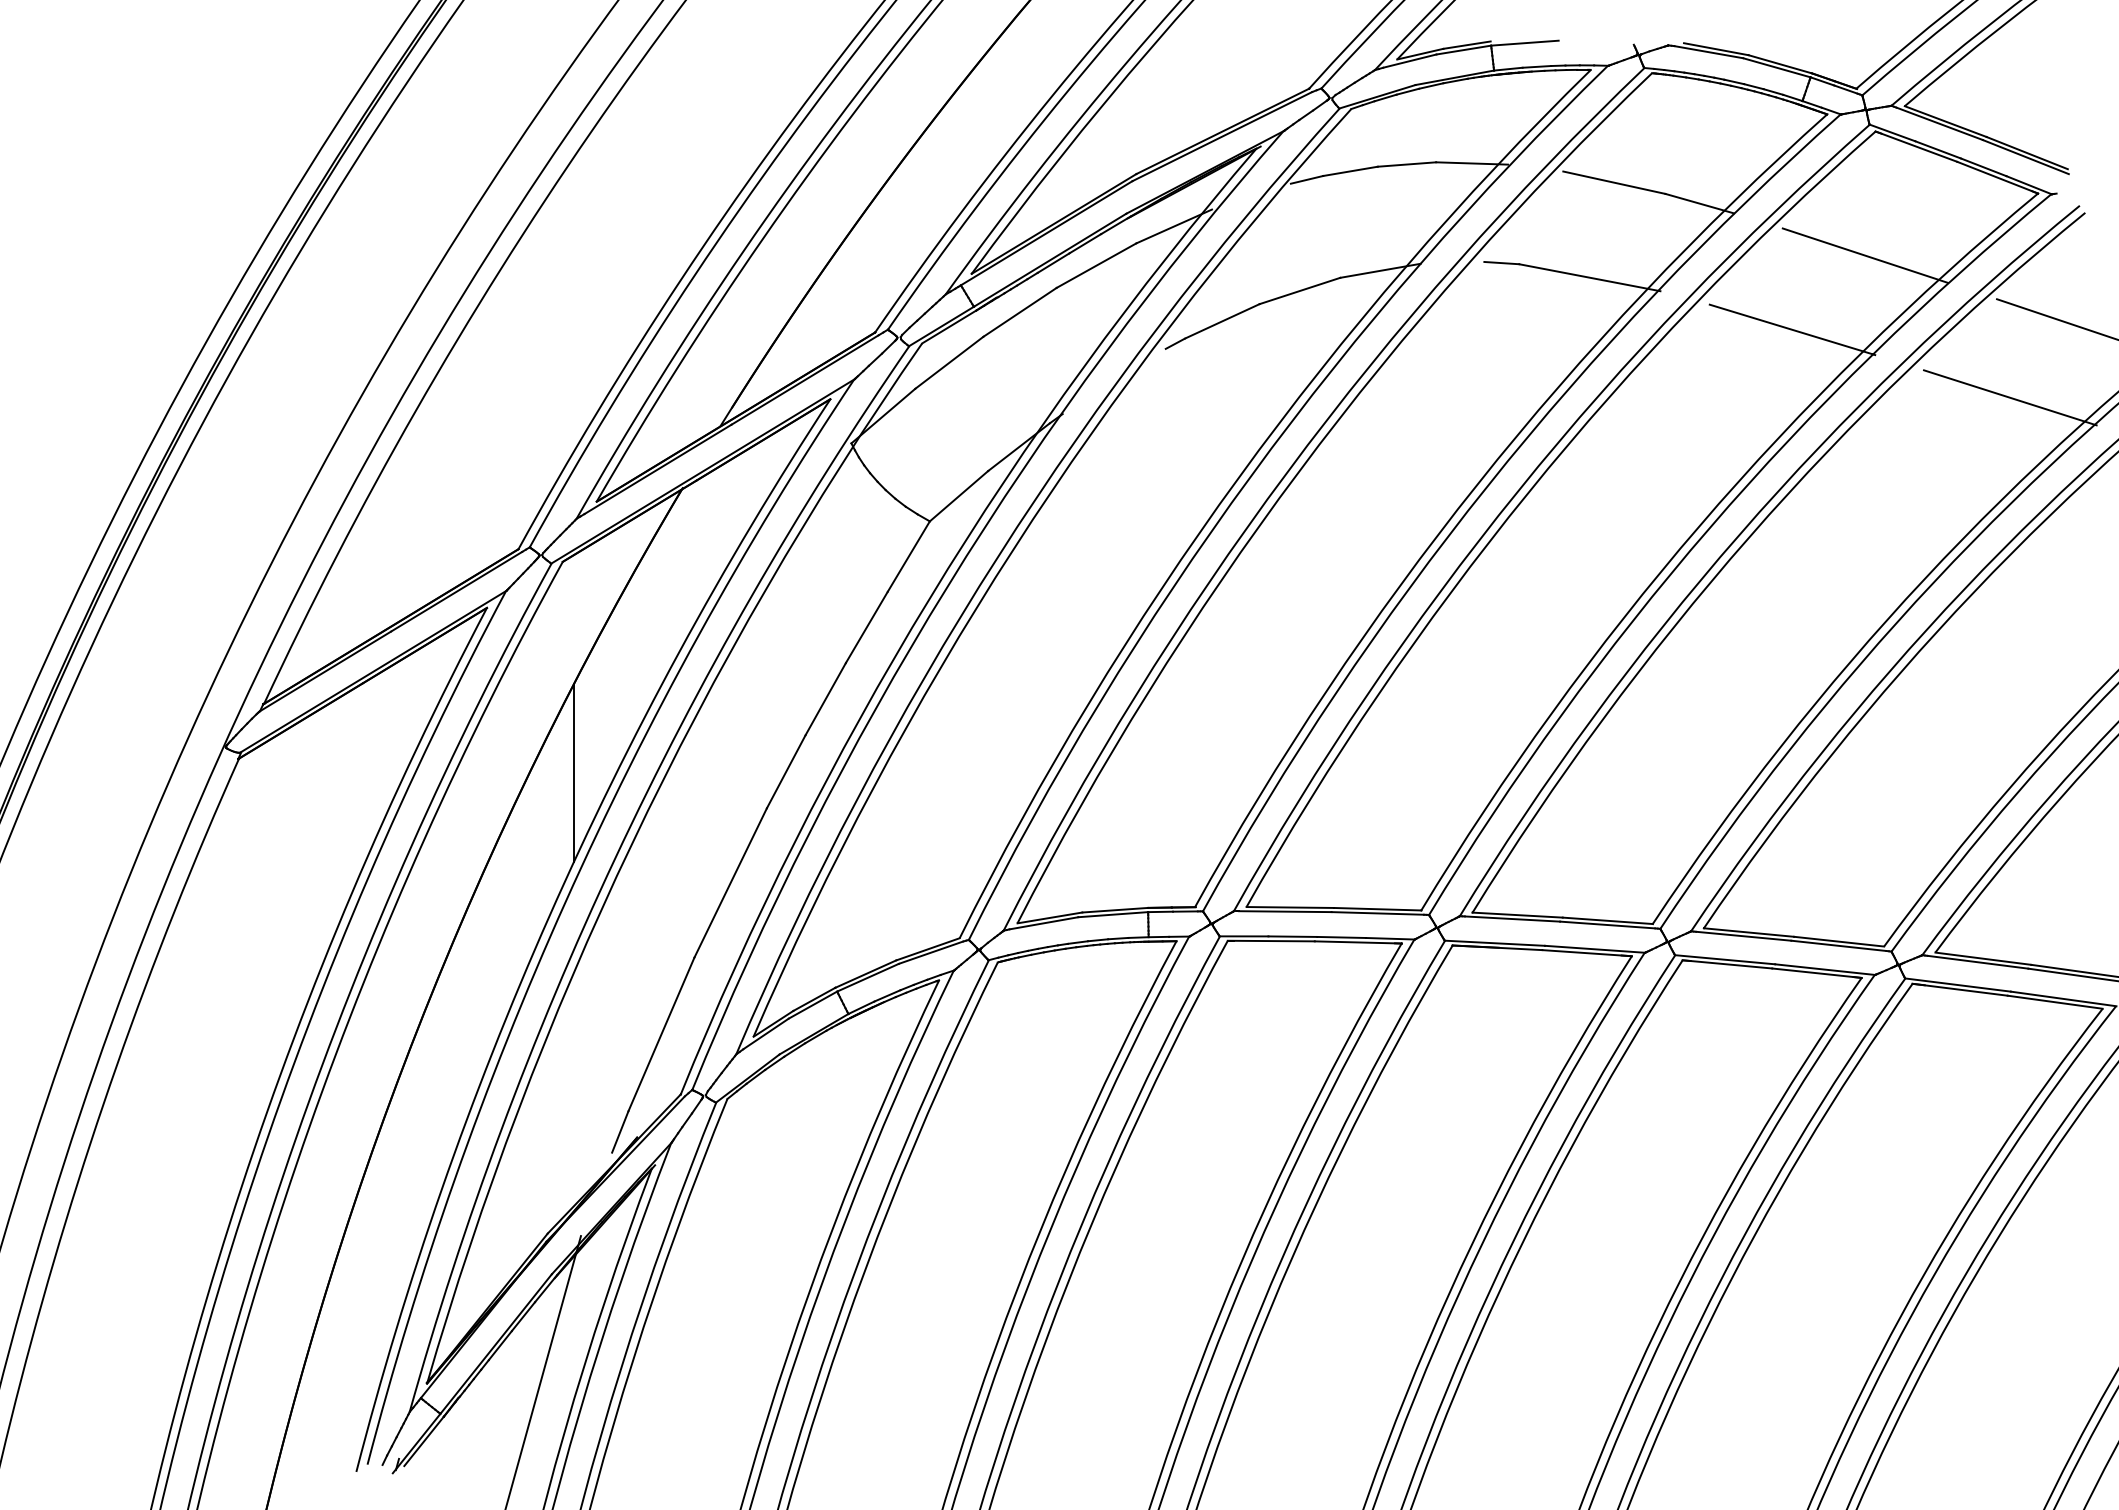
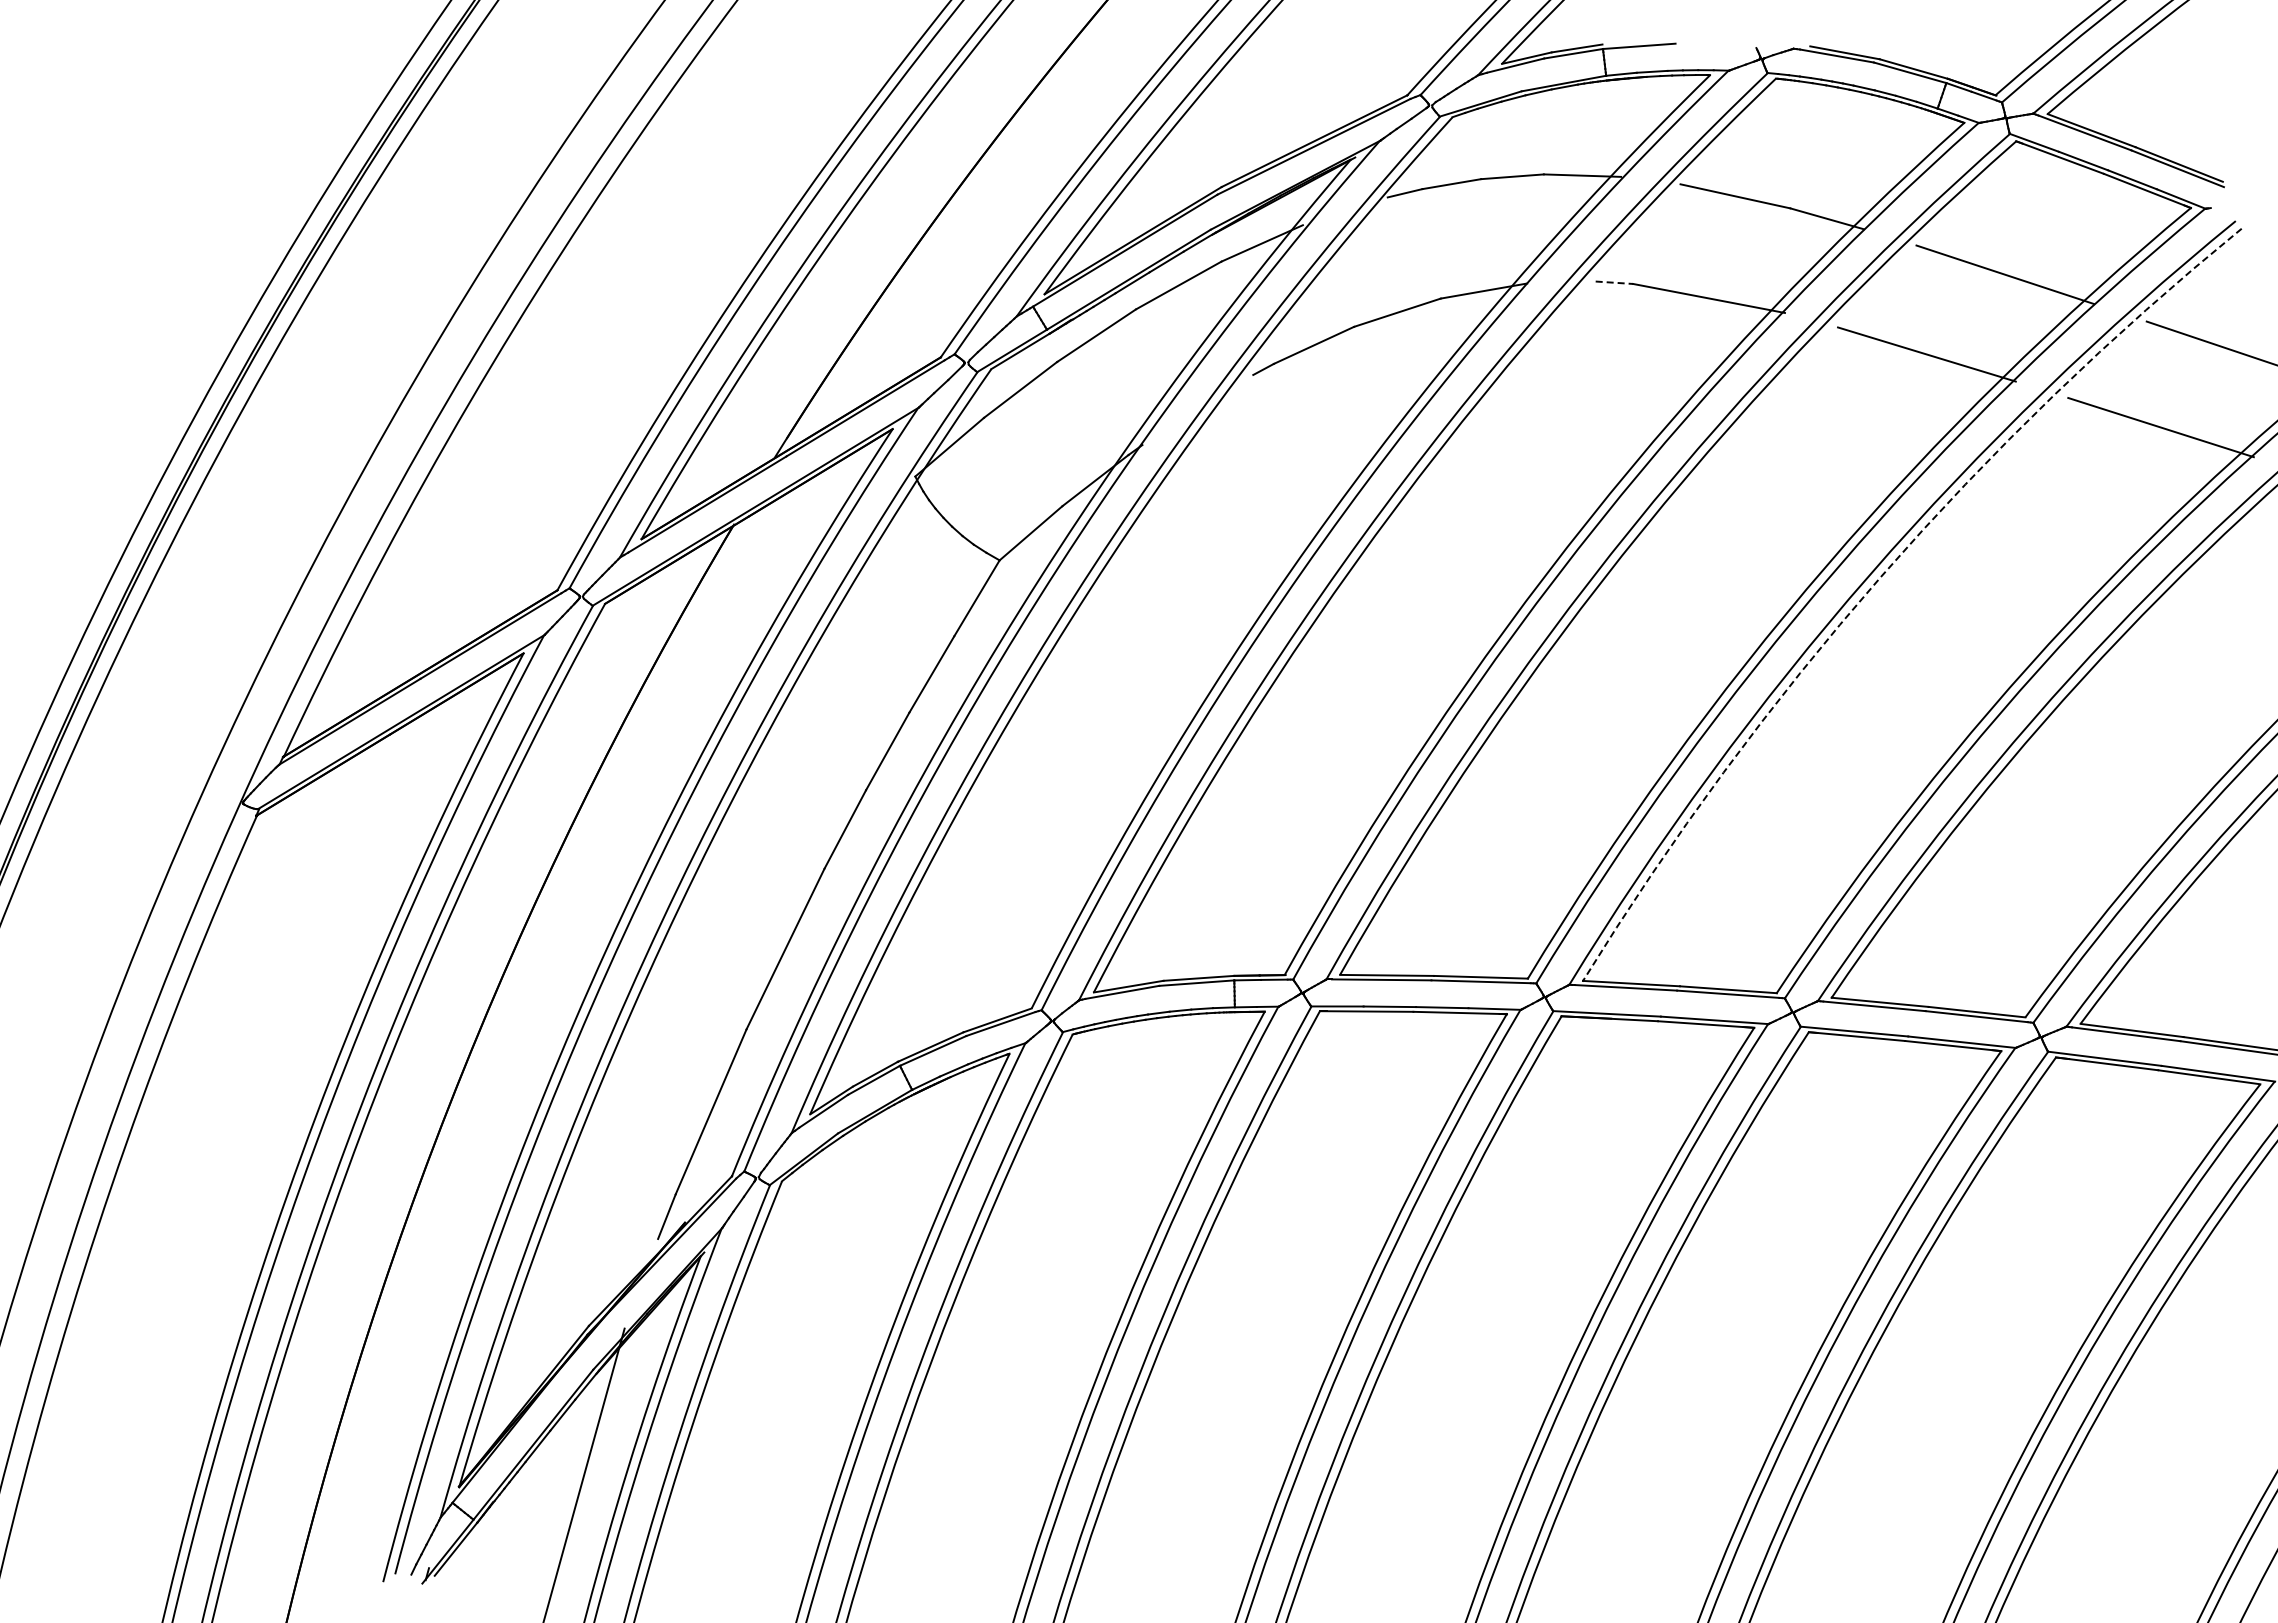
line: (1501, 262) -> (1614, 282), solid -> dashed
arc: (1749, 537) -> (1880, 577), solid -> dashed
line: (574, 772) -> (617, 830), removed

